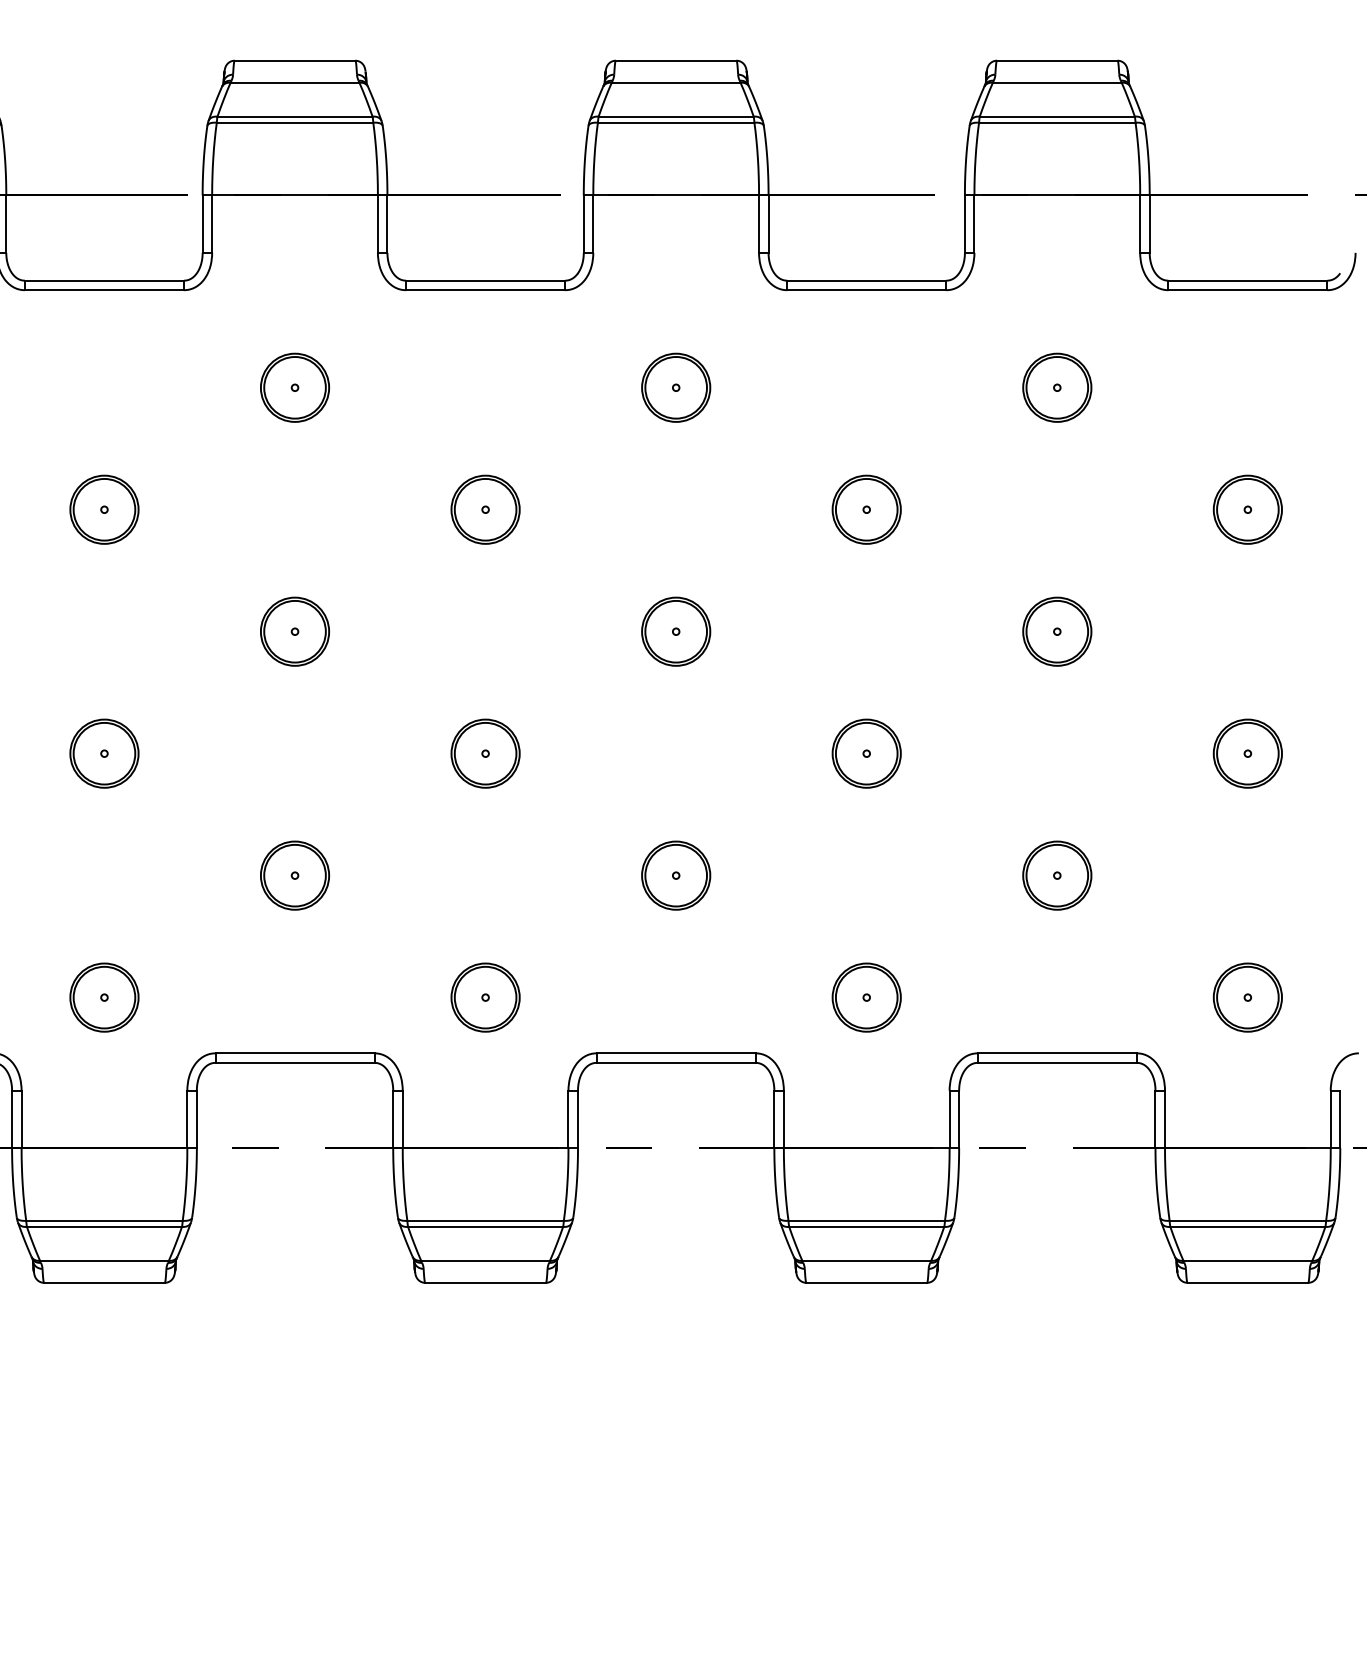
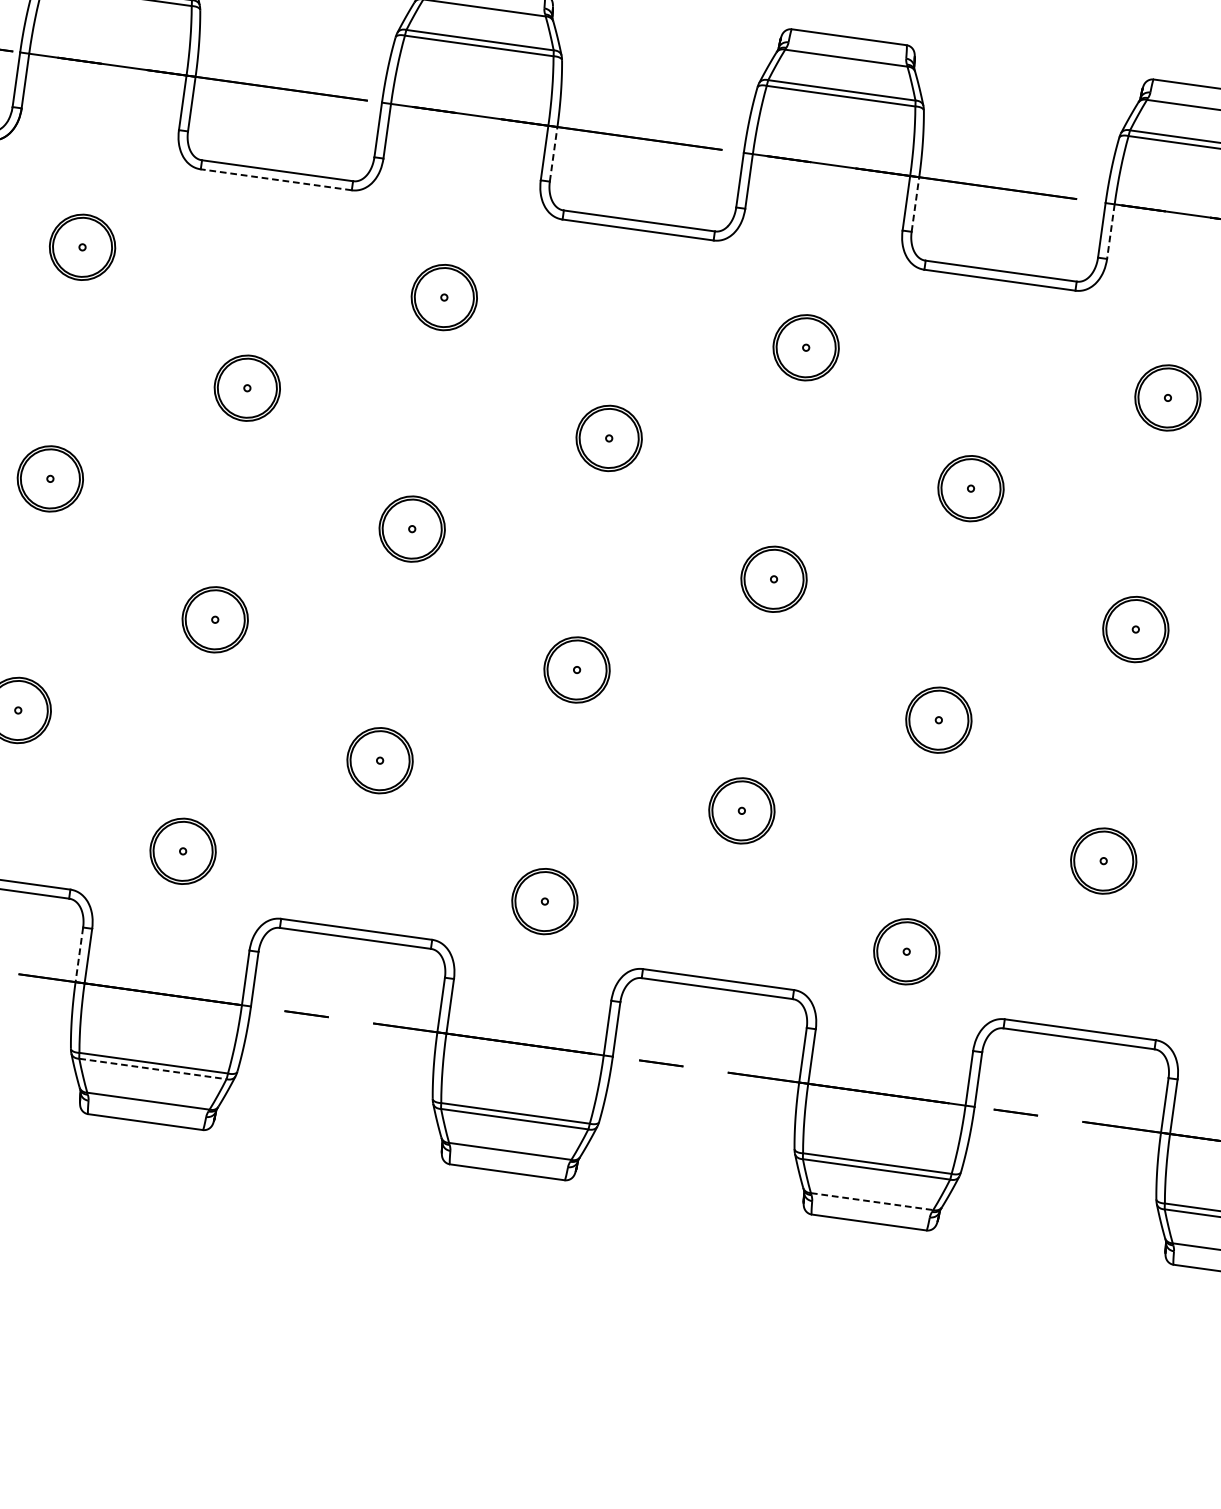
line: (387, 224) -> (553, 154), solid -> dashed
line: (768, 224) -> (915, 204), solid -> dashed
line: (974, 224) -> (1110, 232), solid -> dashed
line: (104, 290) -> (276, 180), solid -> dashed
line: (12, 1119) -> (79, 954), solid -> dashed
line: (104, 1226) -> (152, 1068), solid -> dashed
line: (867, 1260) -> (872, 1201), solid -> dashed

